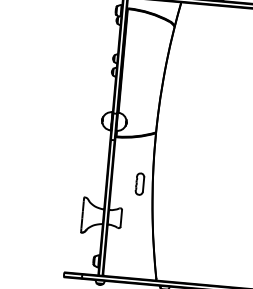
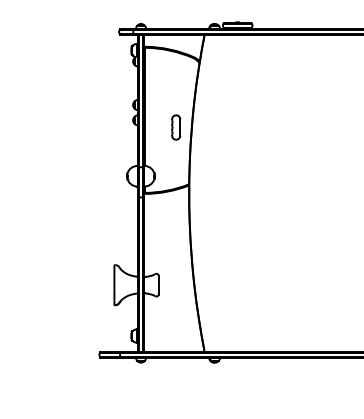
part: (140, 184) -> (176, 127), moved

